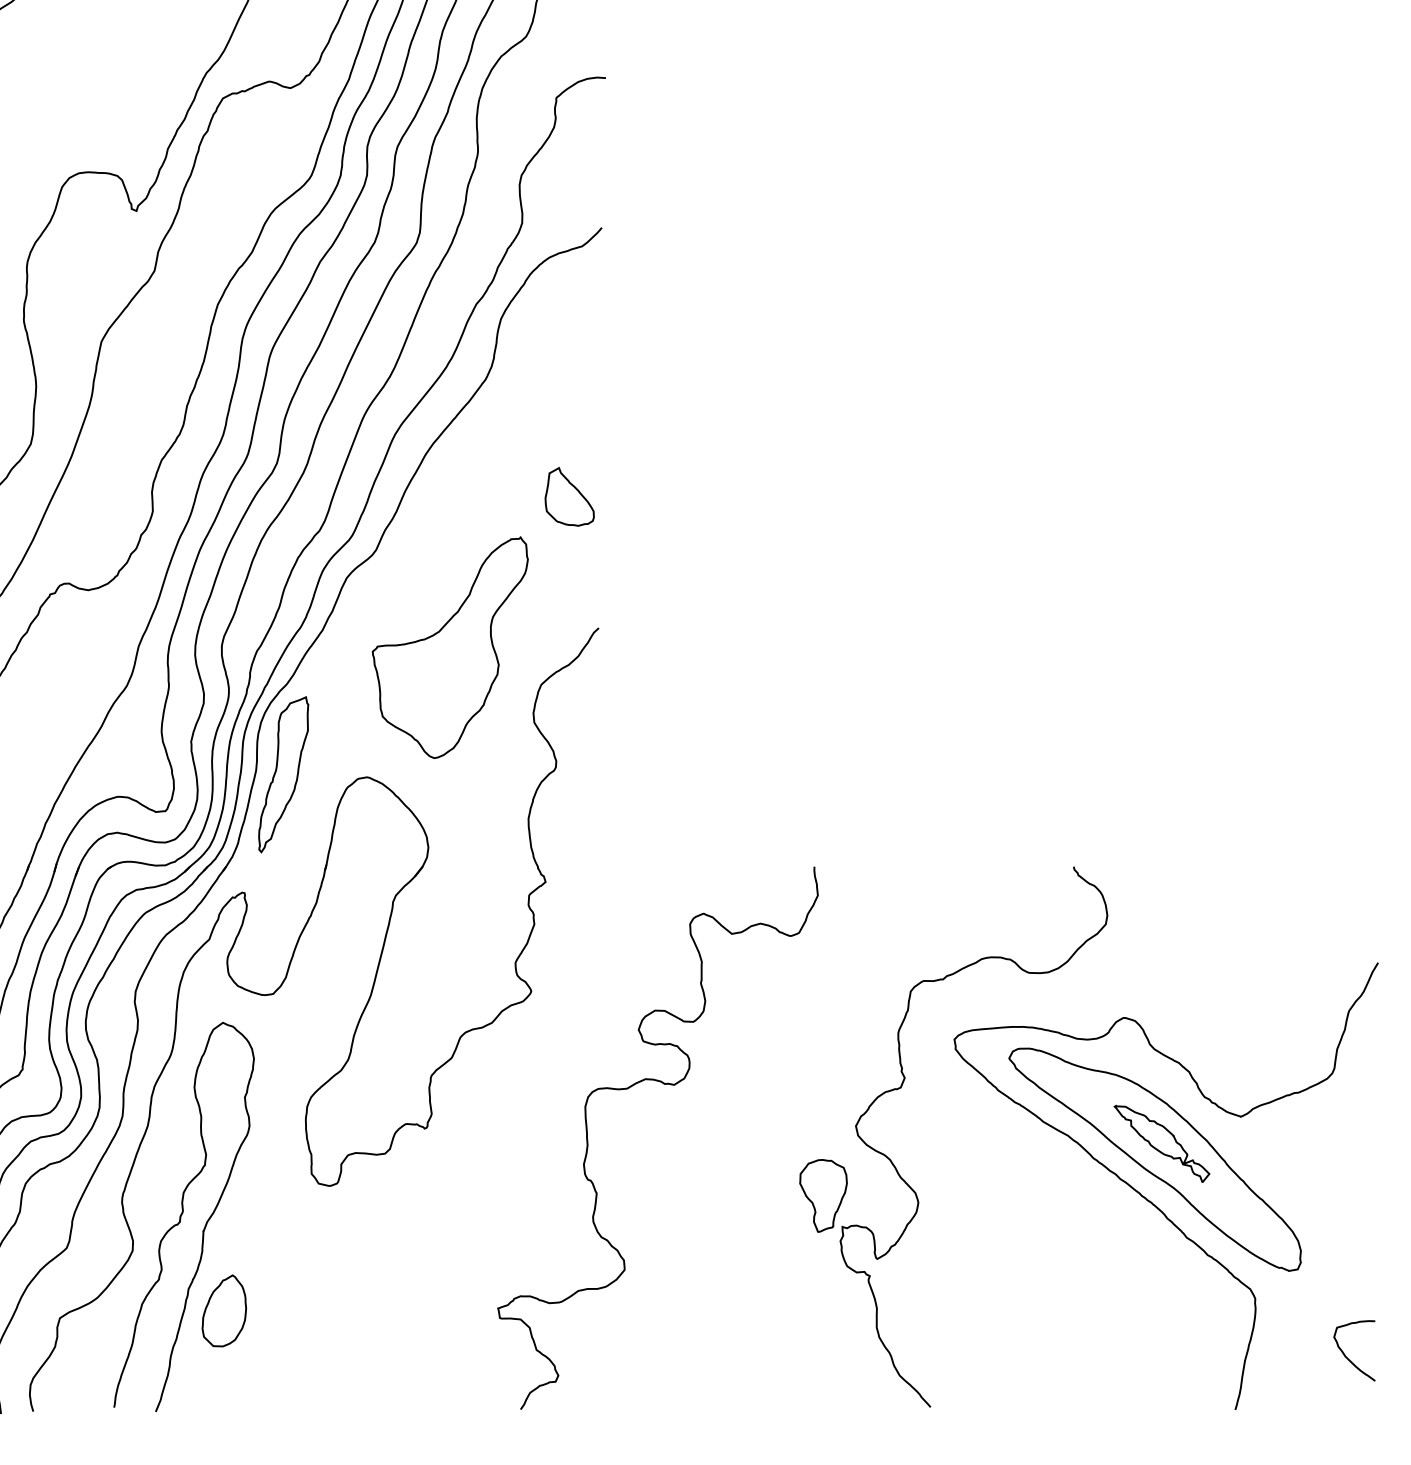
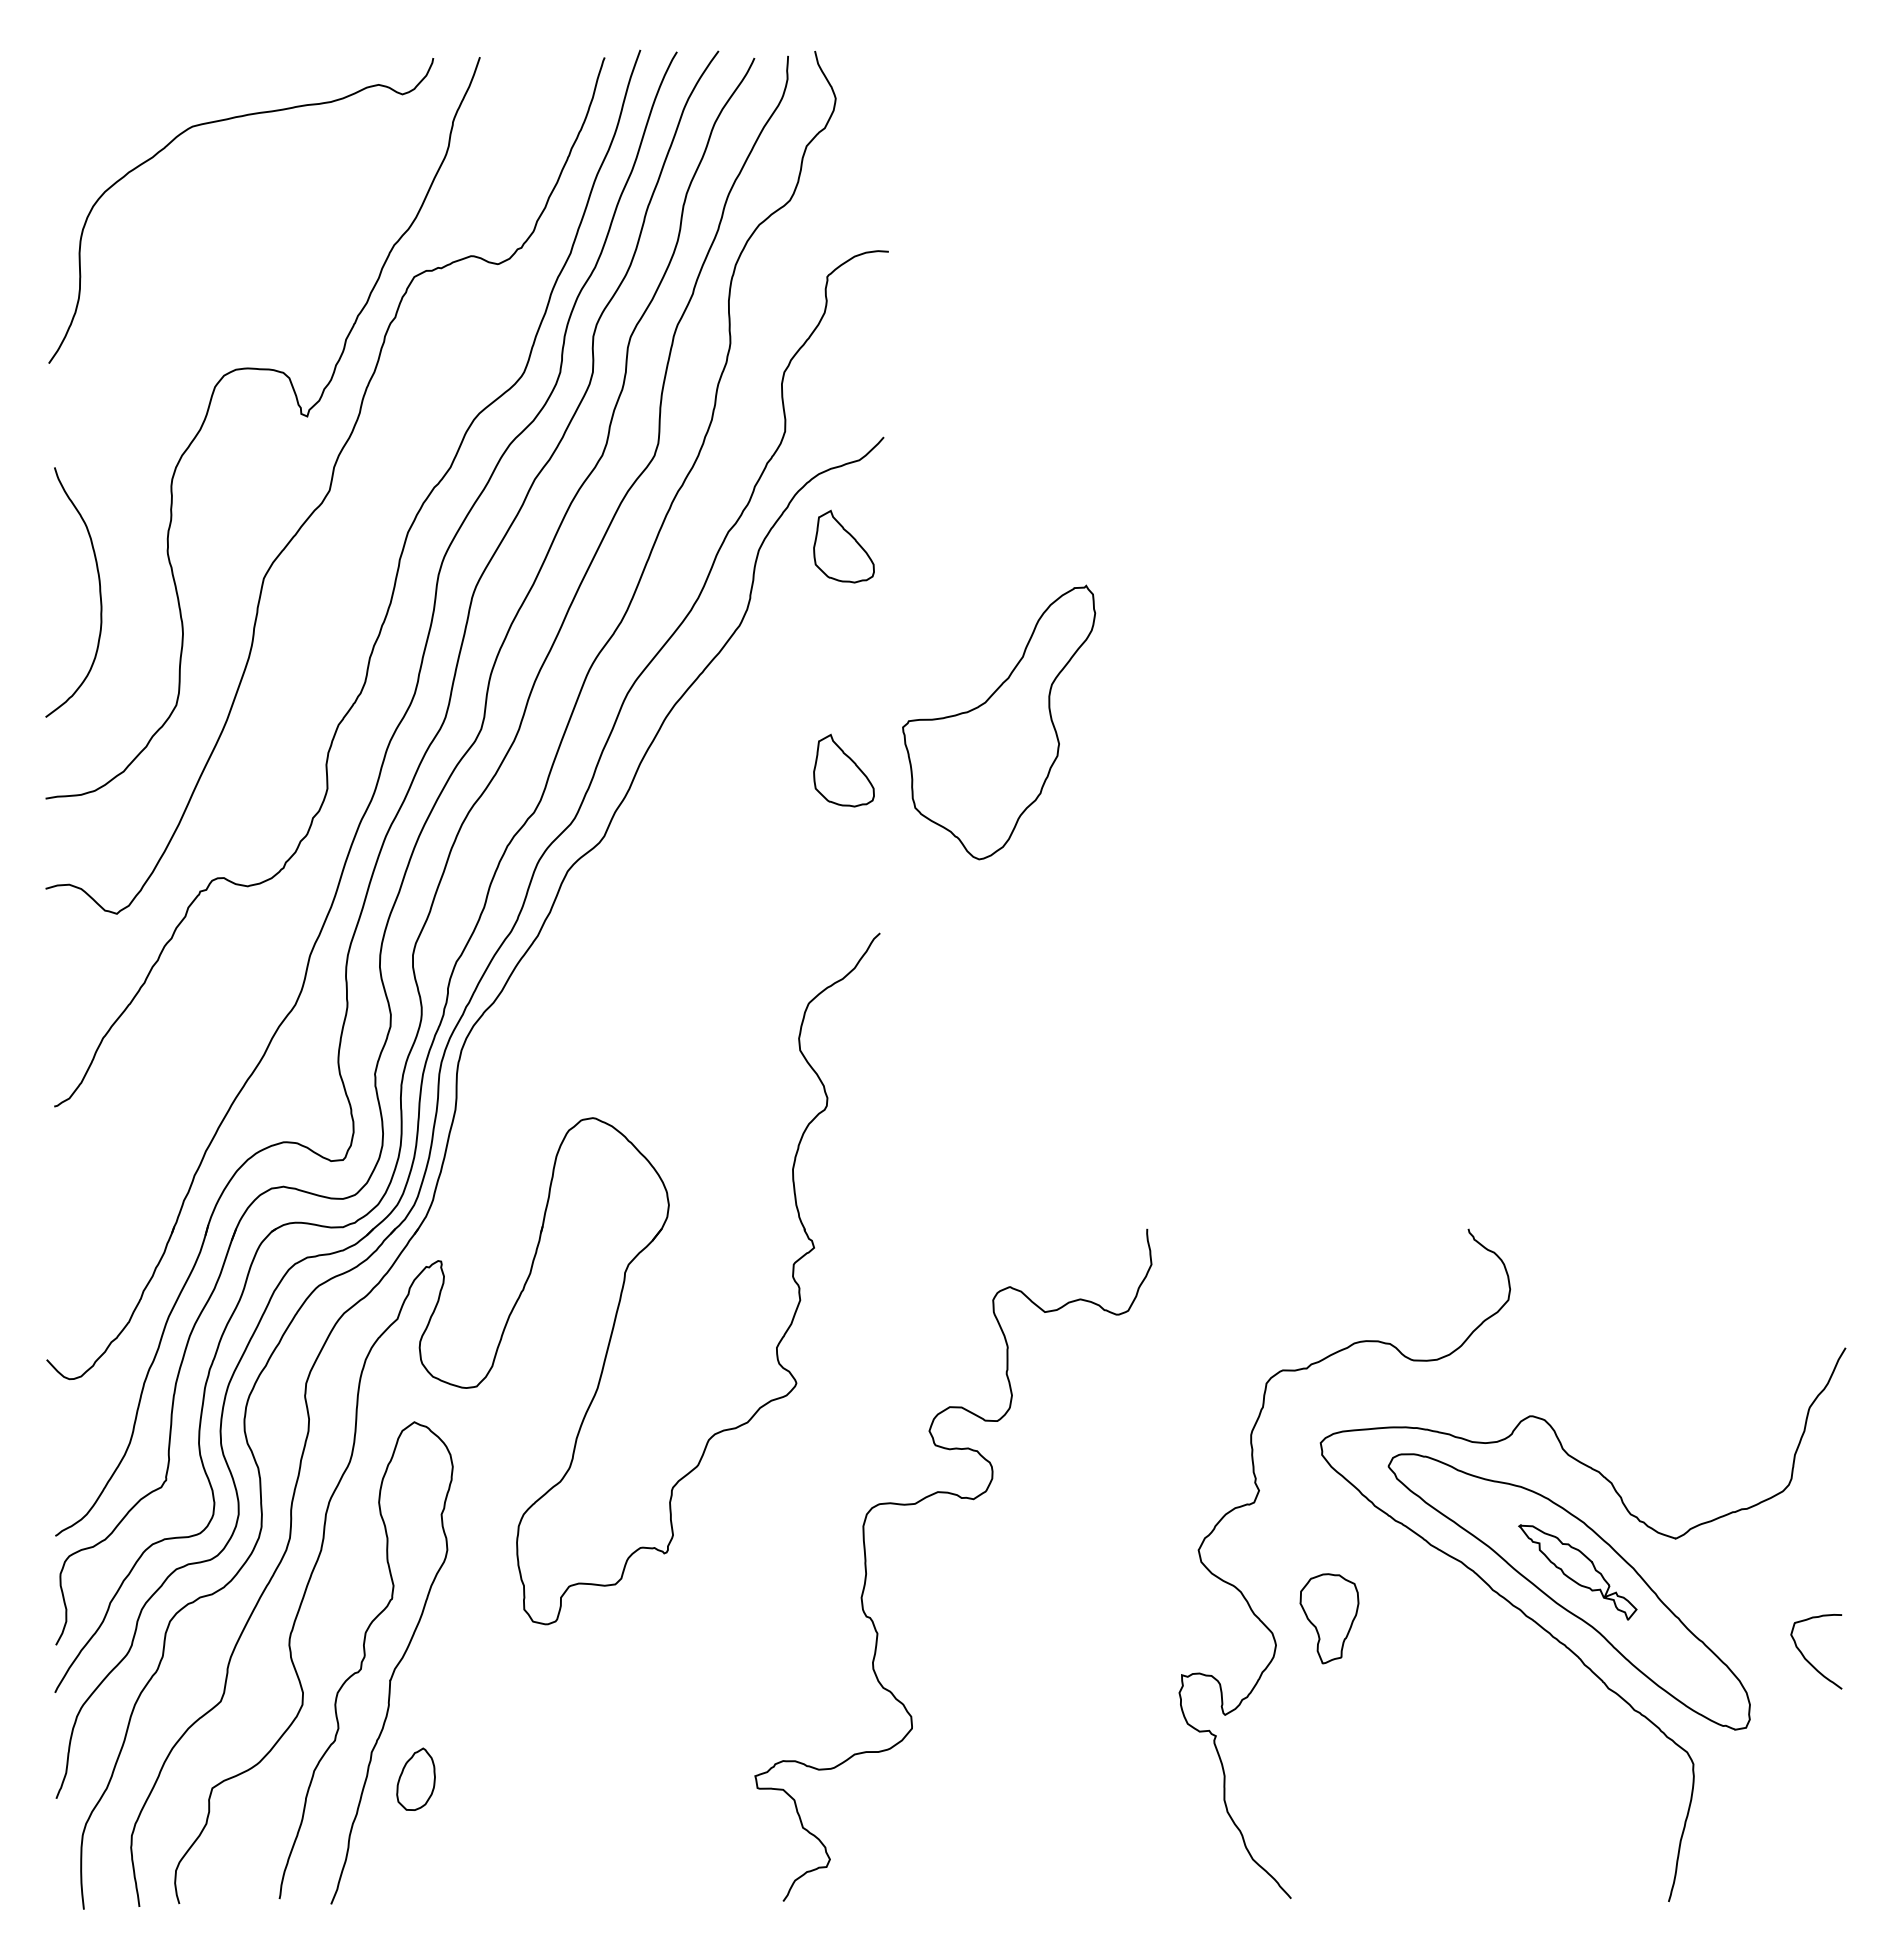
part: (569, 315) -> (843, 546), added
part: (450, 647) -> (999, 722), moved
part: (283, 774) -> (489, 1114), removed
part: (823, 1195) -> (1329, 1618), moved
part: (223, 1311) -> (415, 1779), size x0.7
curve: (1347, 1357) -> (1807, 1659), moved

